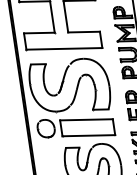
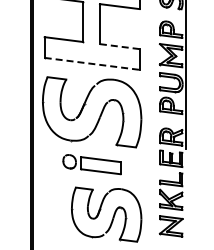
line: (83, 32) -> (119, 46), solid -> dashed
line: (64, 48) -> (92, 63), solid -> dashed
part: (75, 127) -> (91, 164), size x0.6

